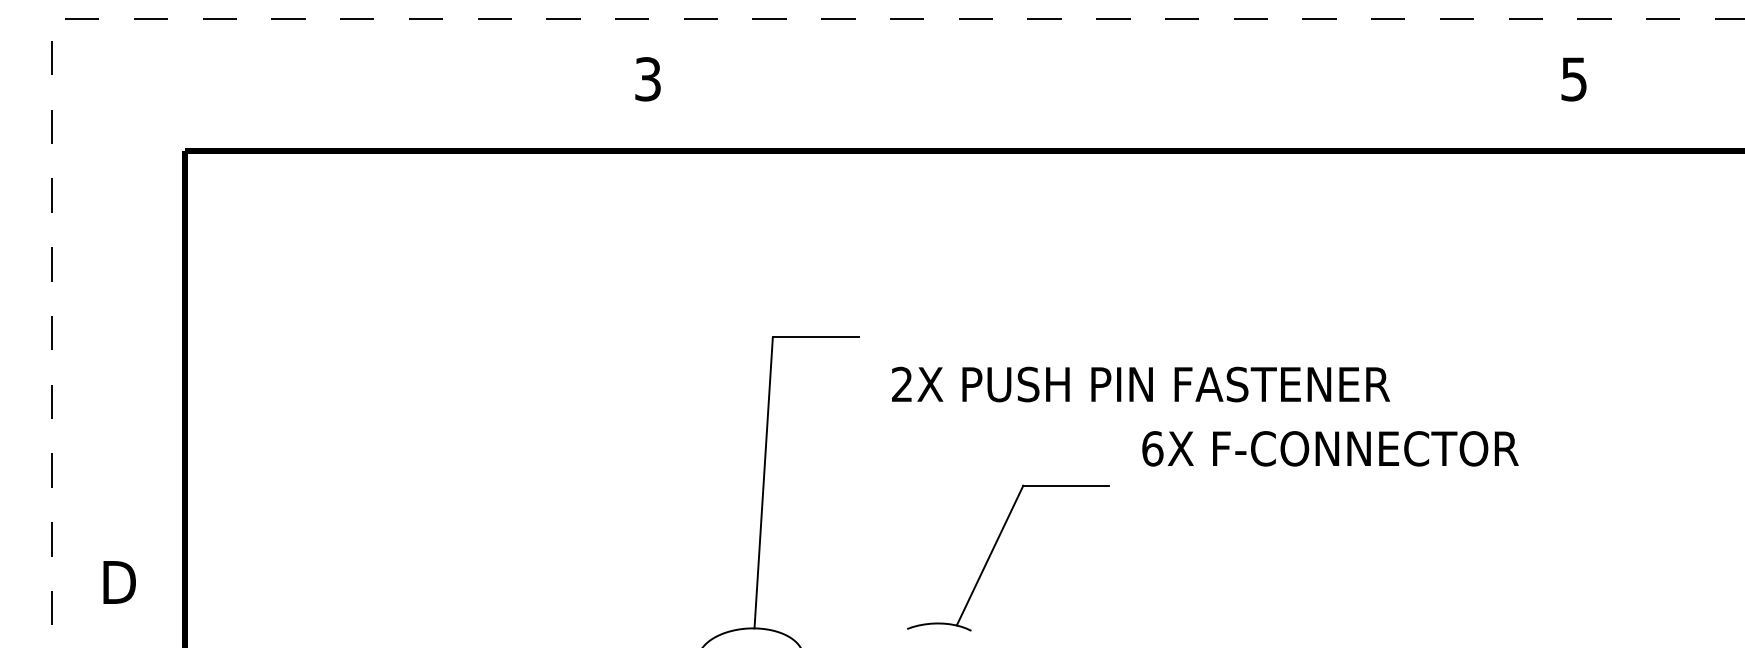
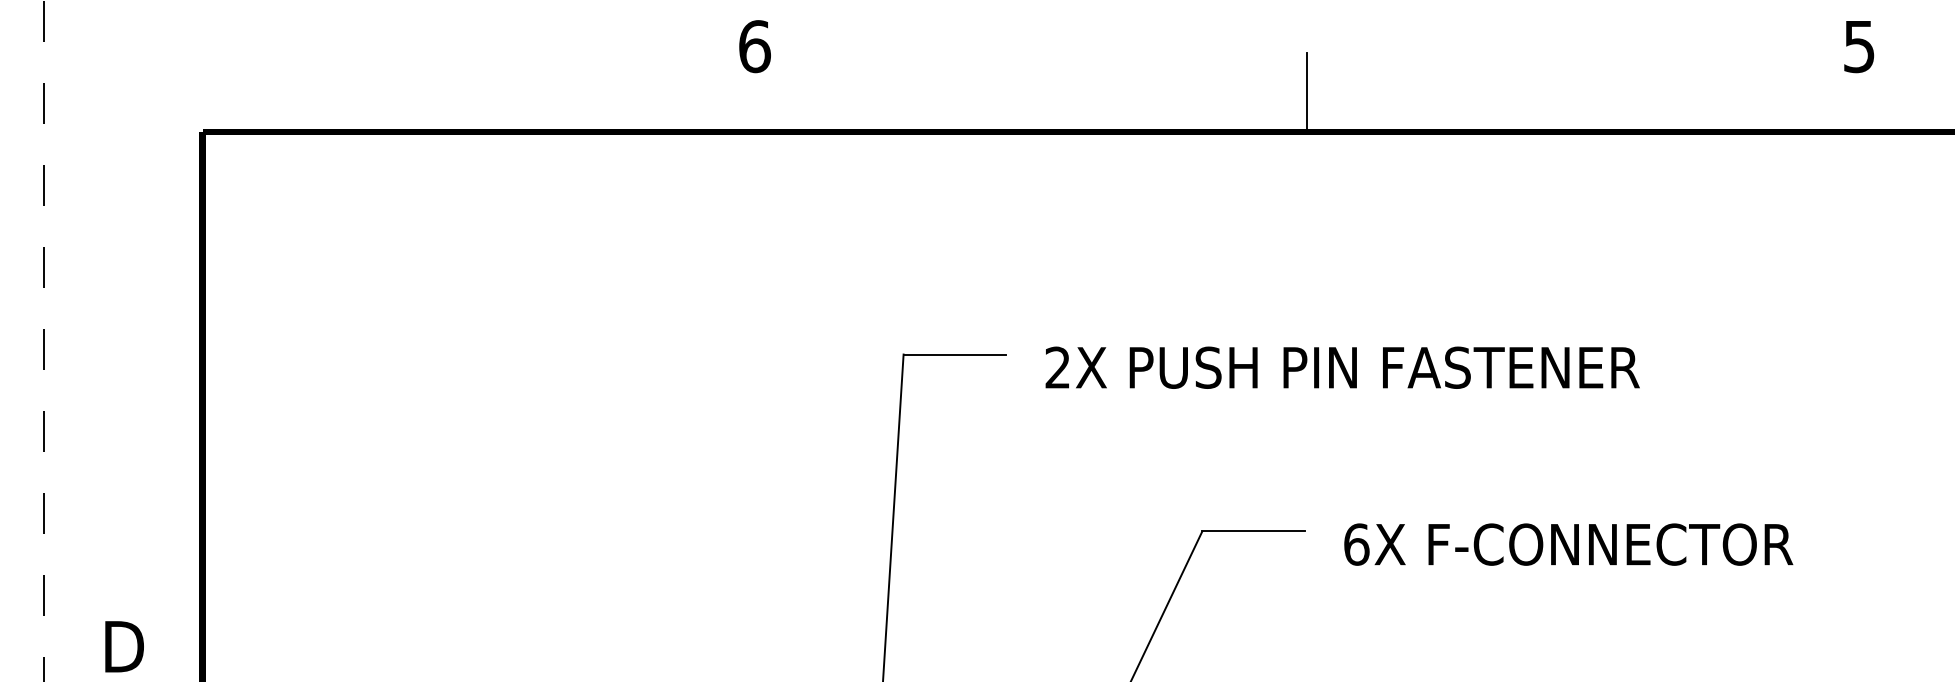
text: (648, 79) -> (755, 46), 3 -> 6
line: (1111, 117) -> (1307, 92), added
text: (1141, 384) -> (1343, 367), moved
text: (1330, 448) -> (1568, 544), moved

